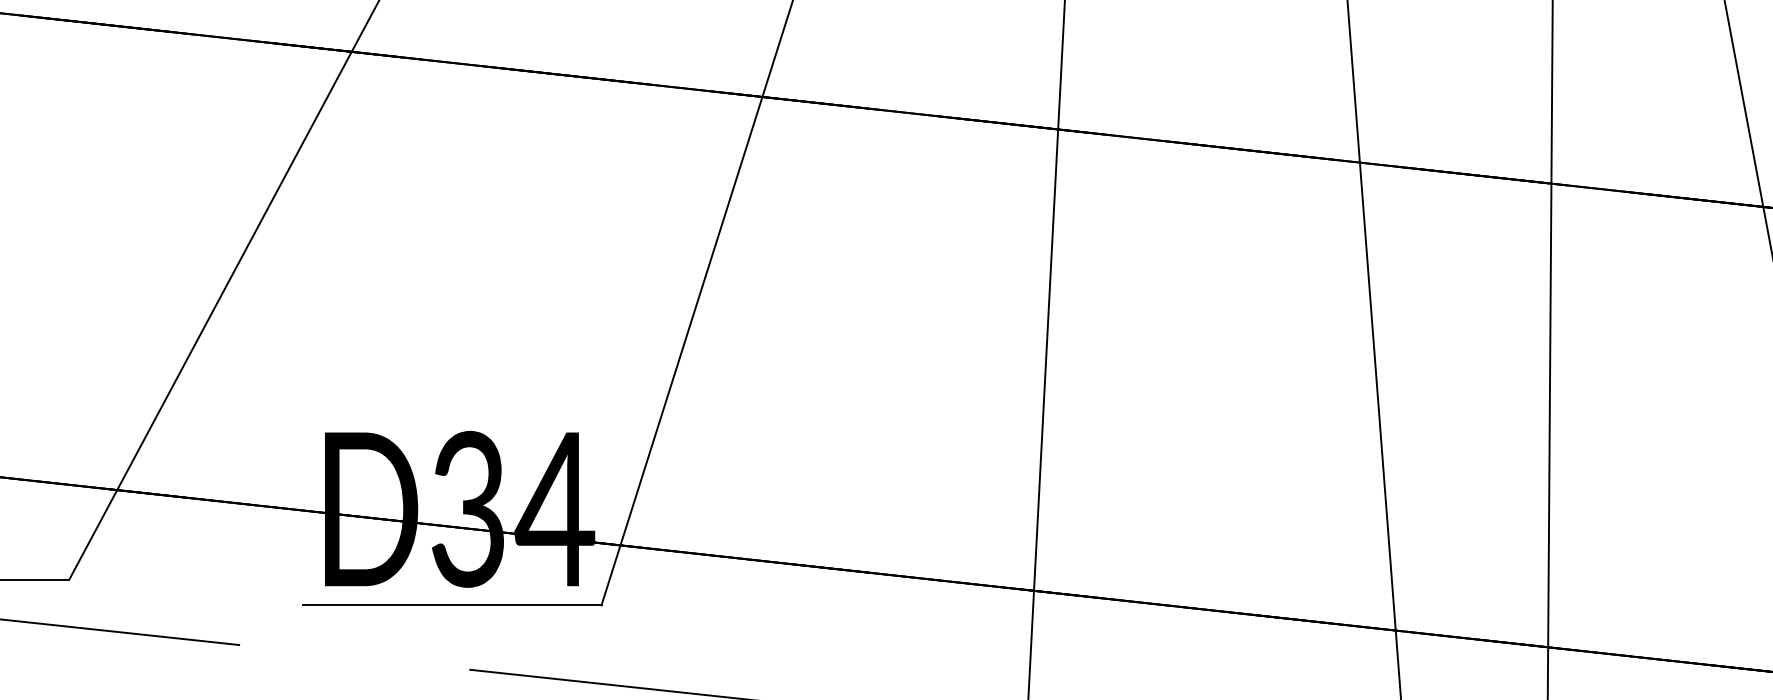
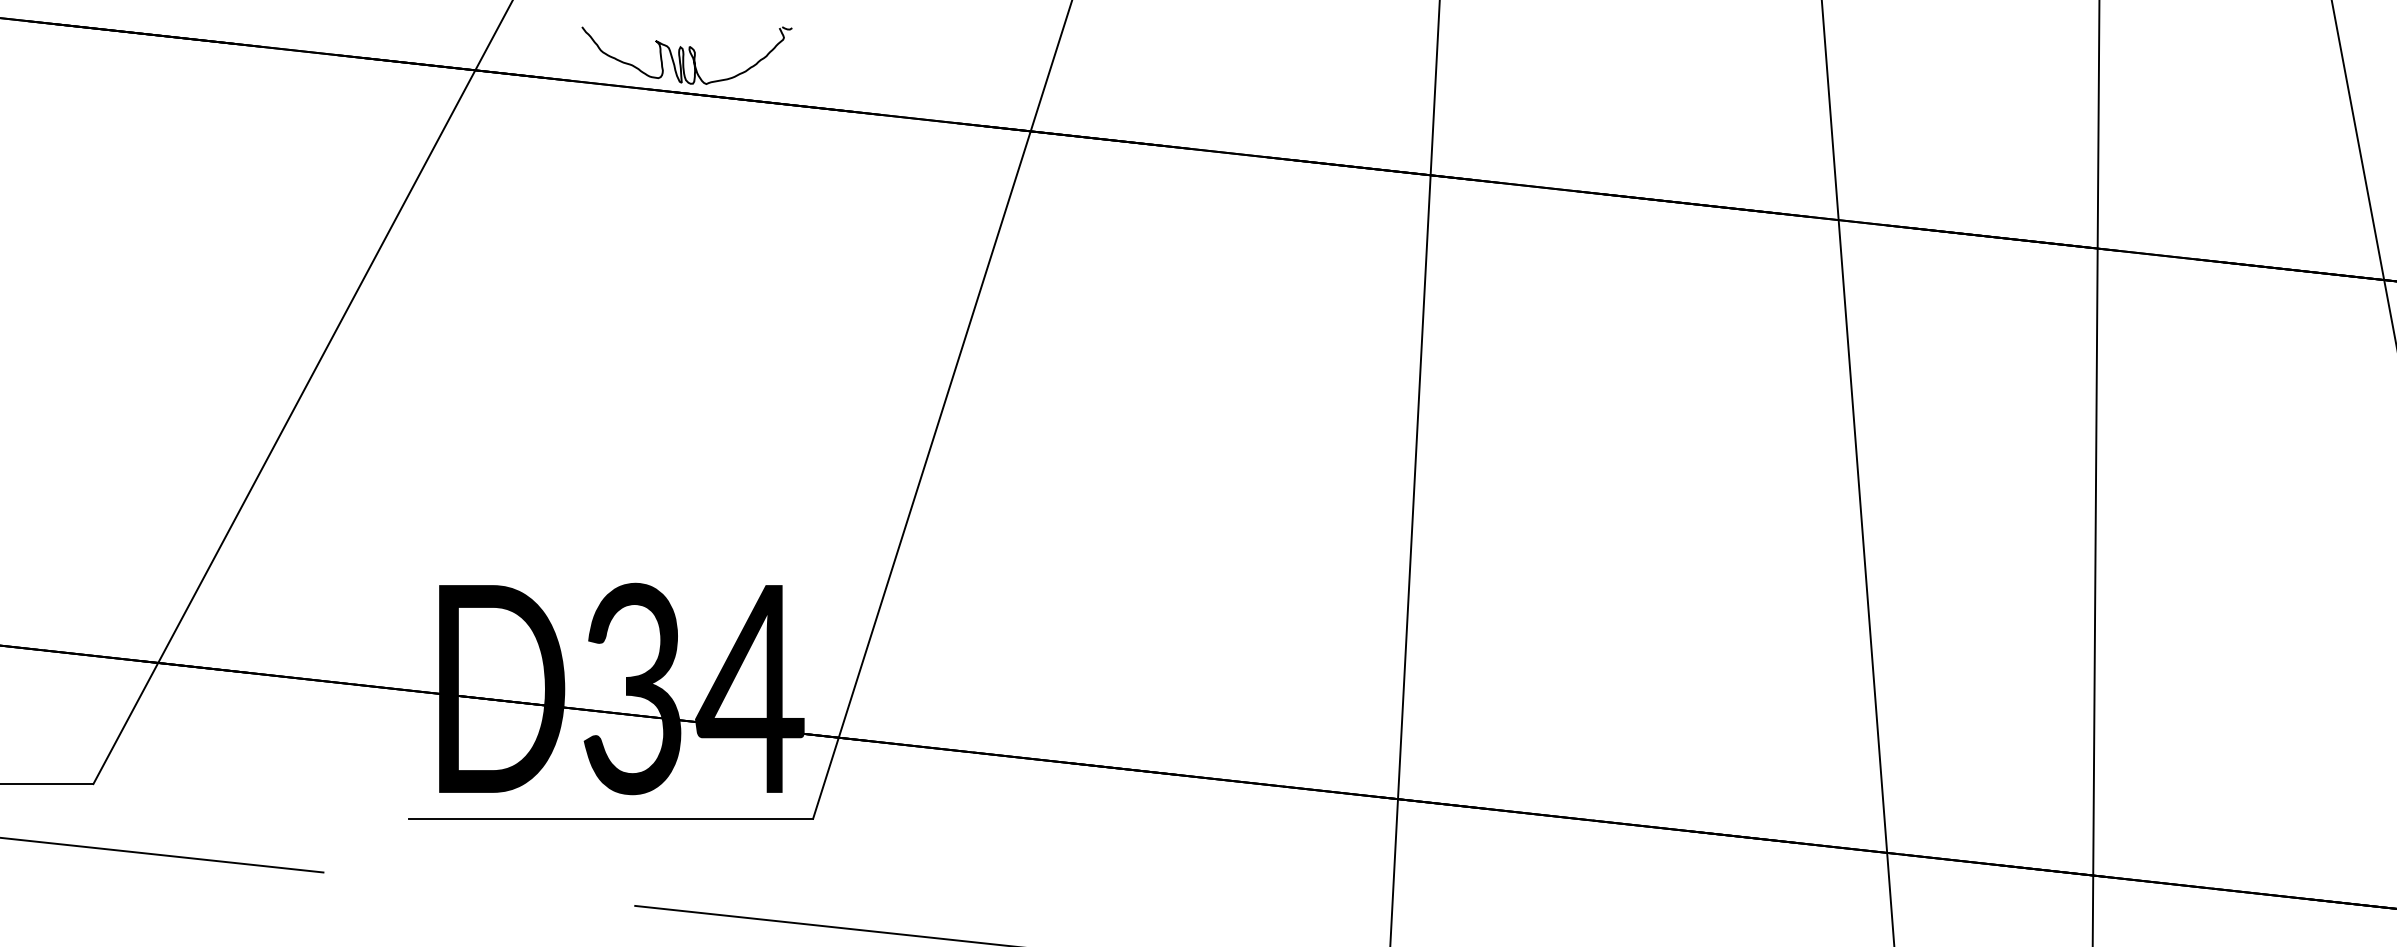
part: (507, 40) -> (686, 55), added

